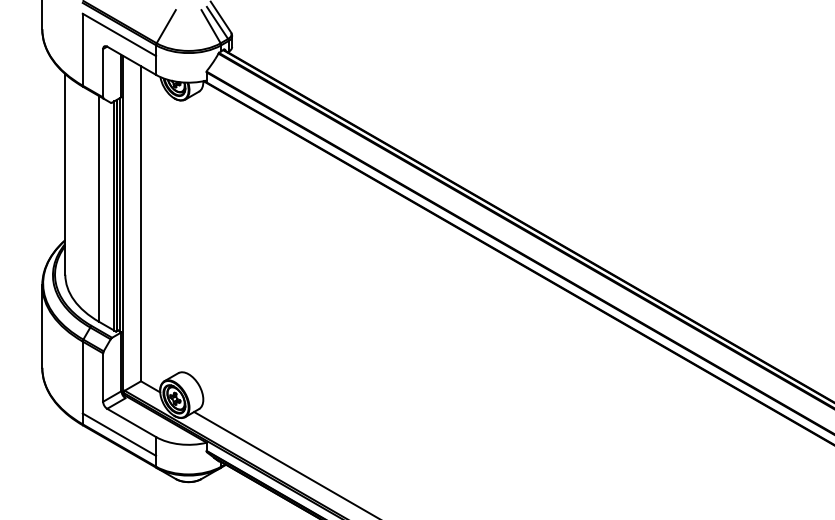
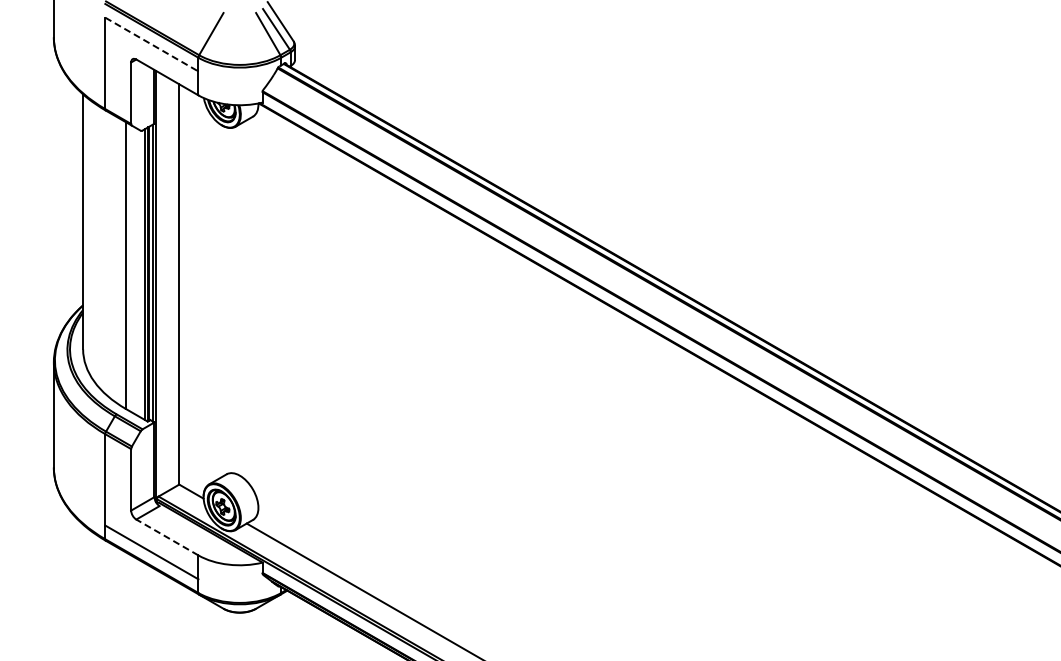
line: (119, 34) -> (151, 44), solid -> dashed
line: (131, 422) -> (167, 537), solid -> dashed

